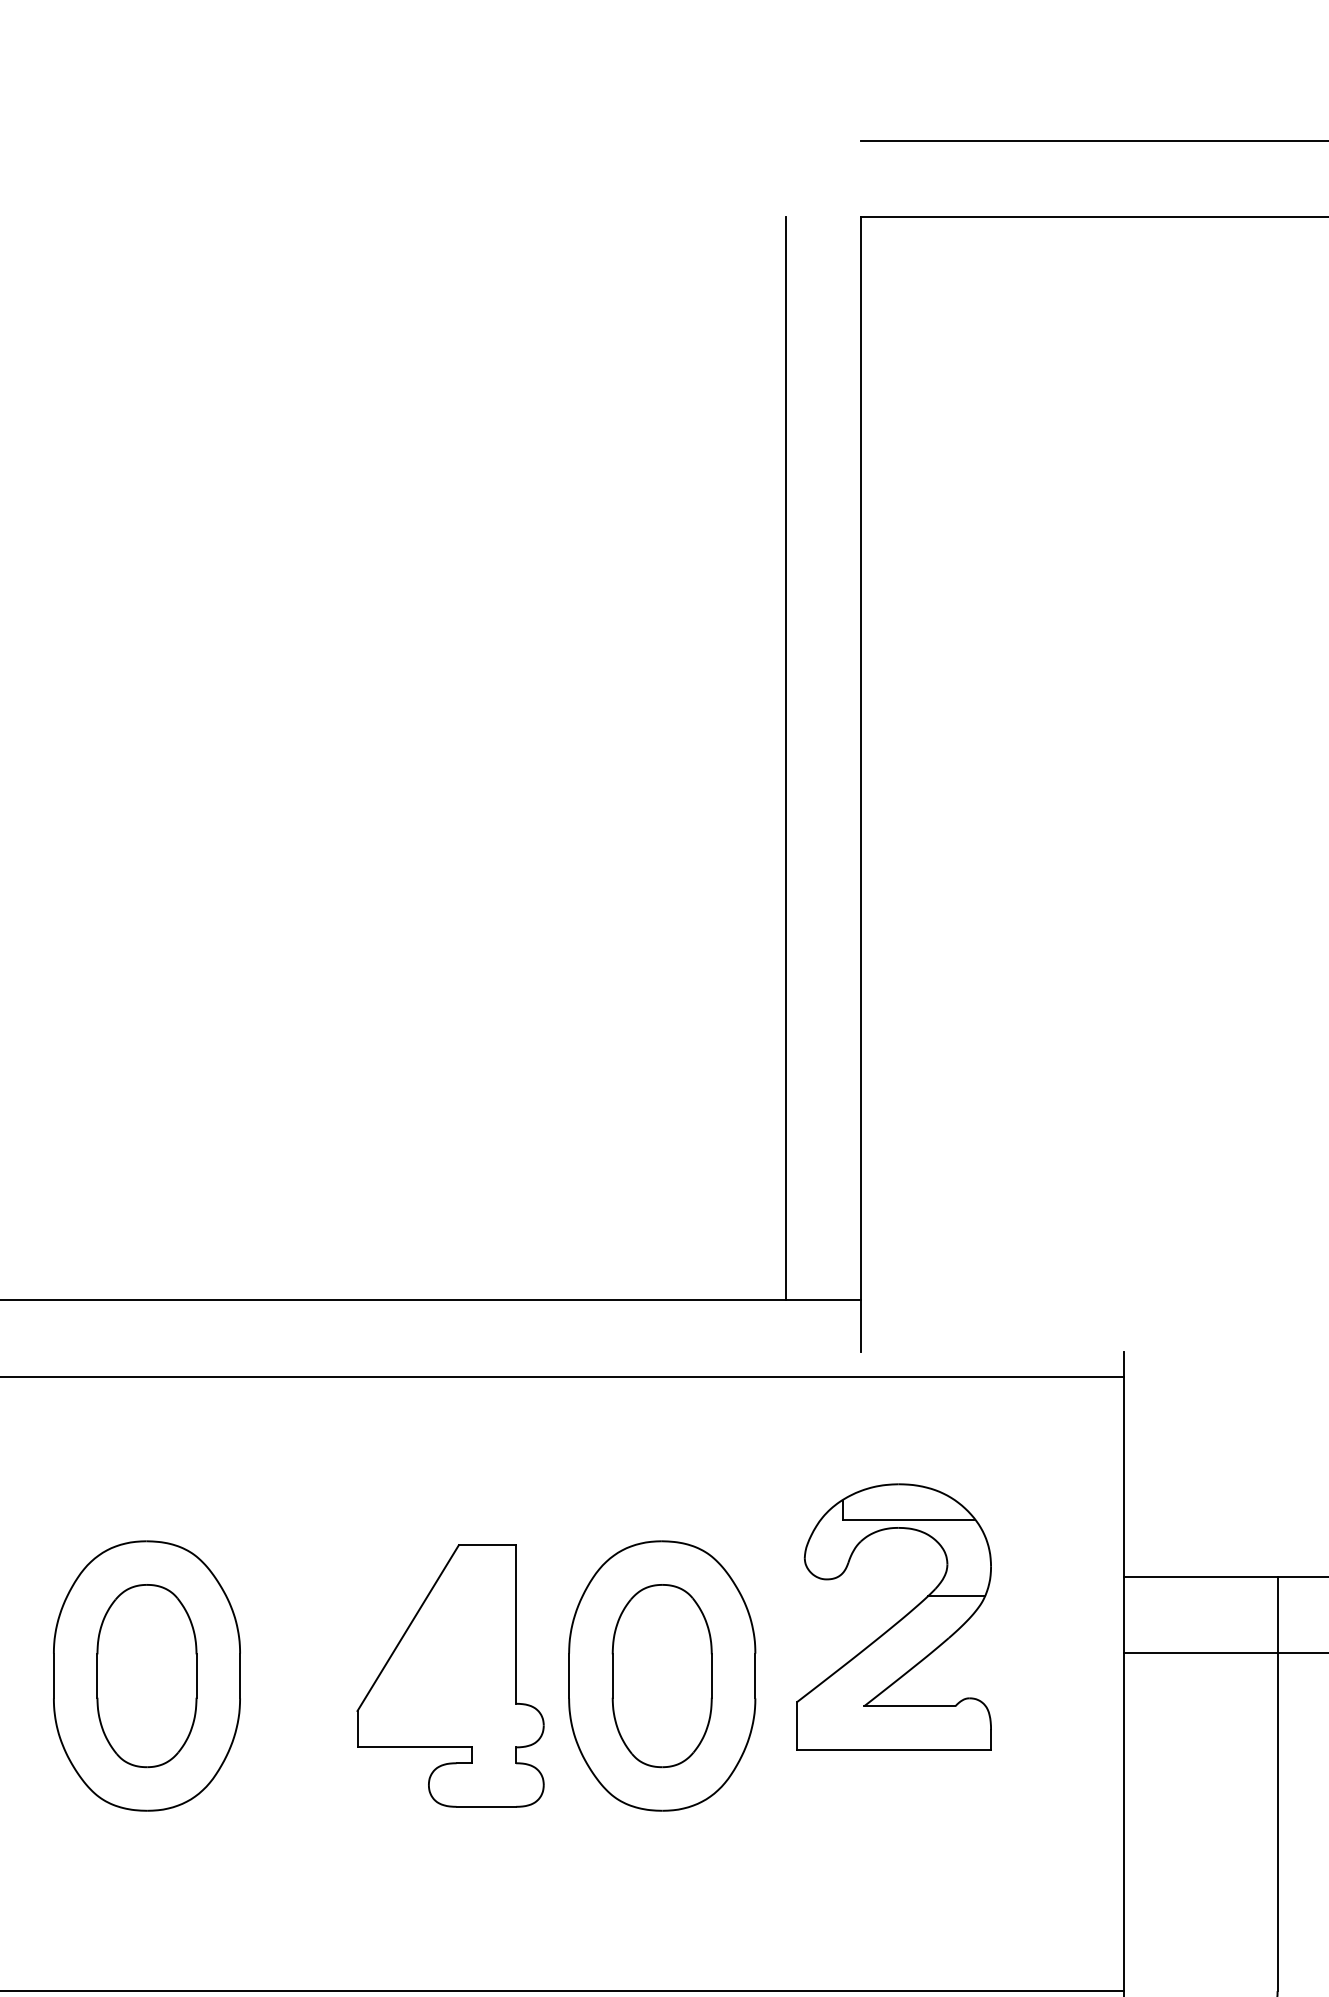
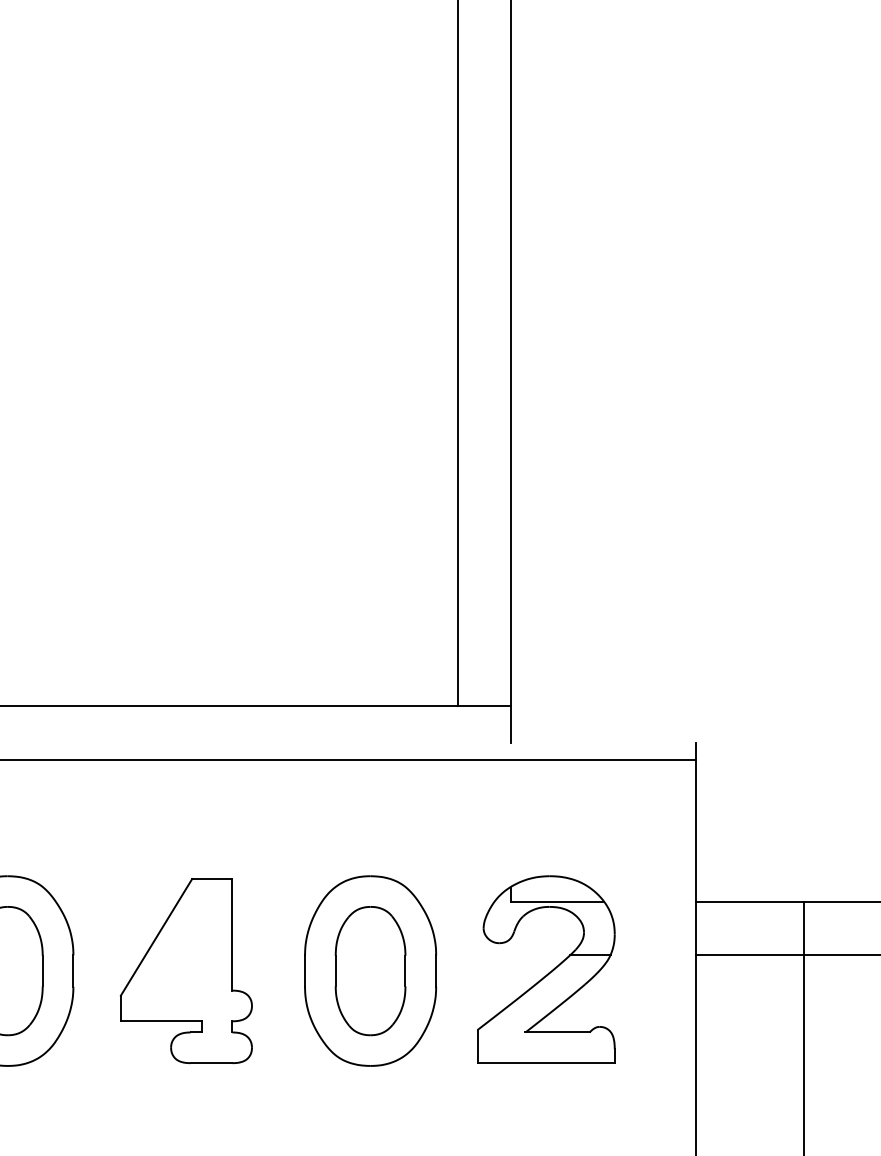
part: (898, 1620) -> (549, 972), moved
part: (450, 1675) -> (186, 970), moved

